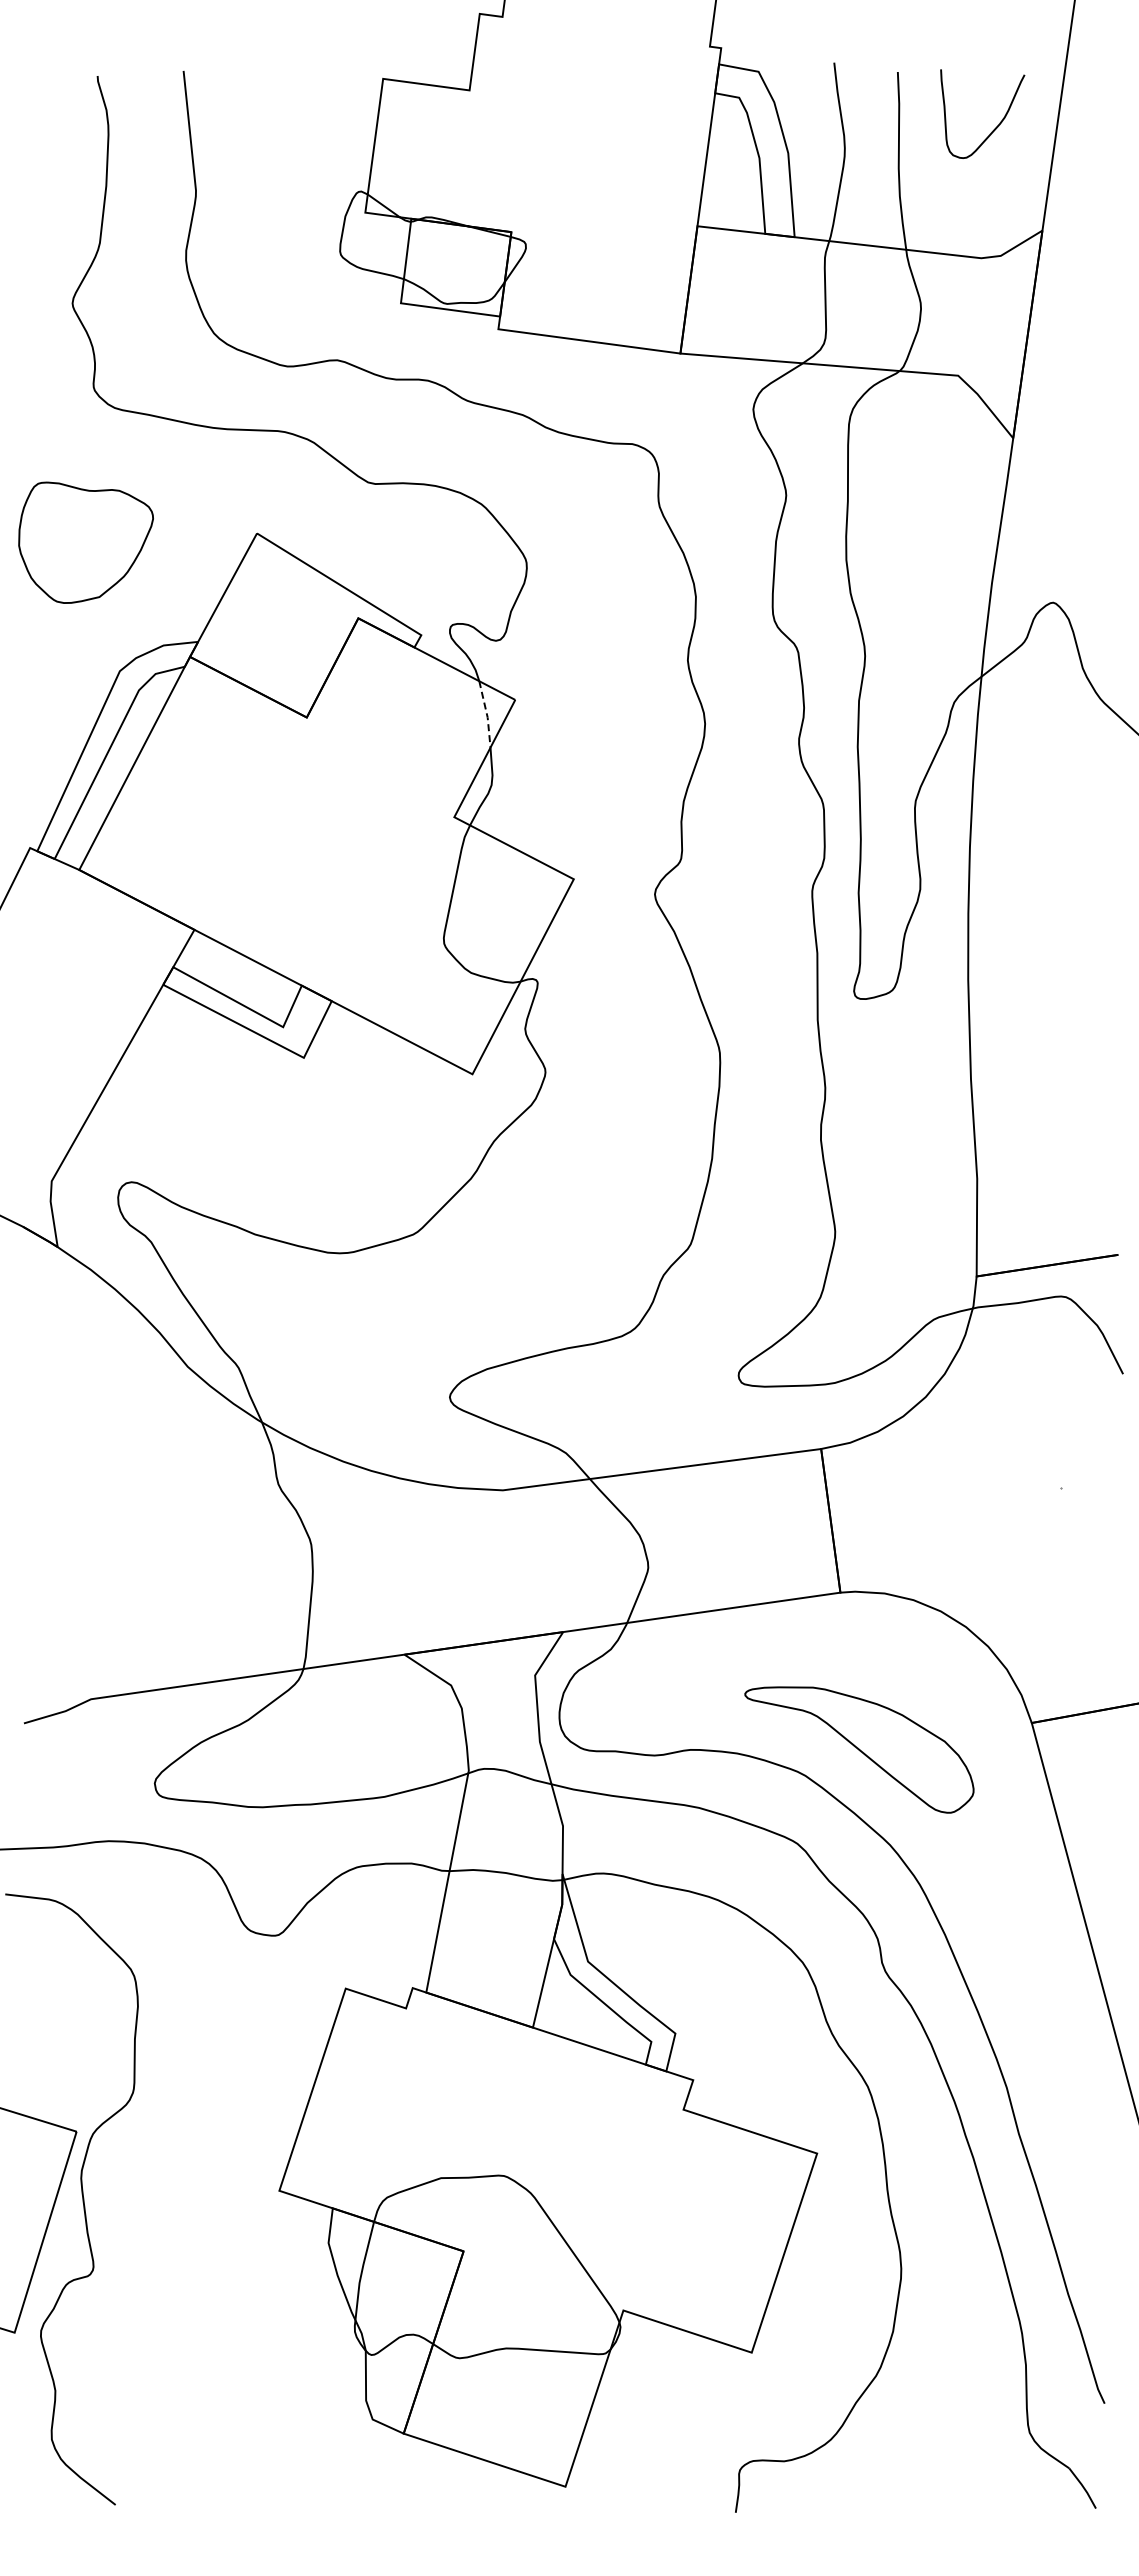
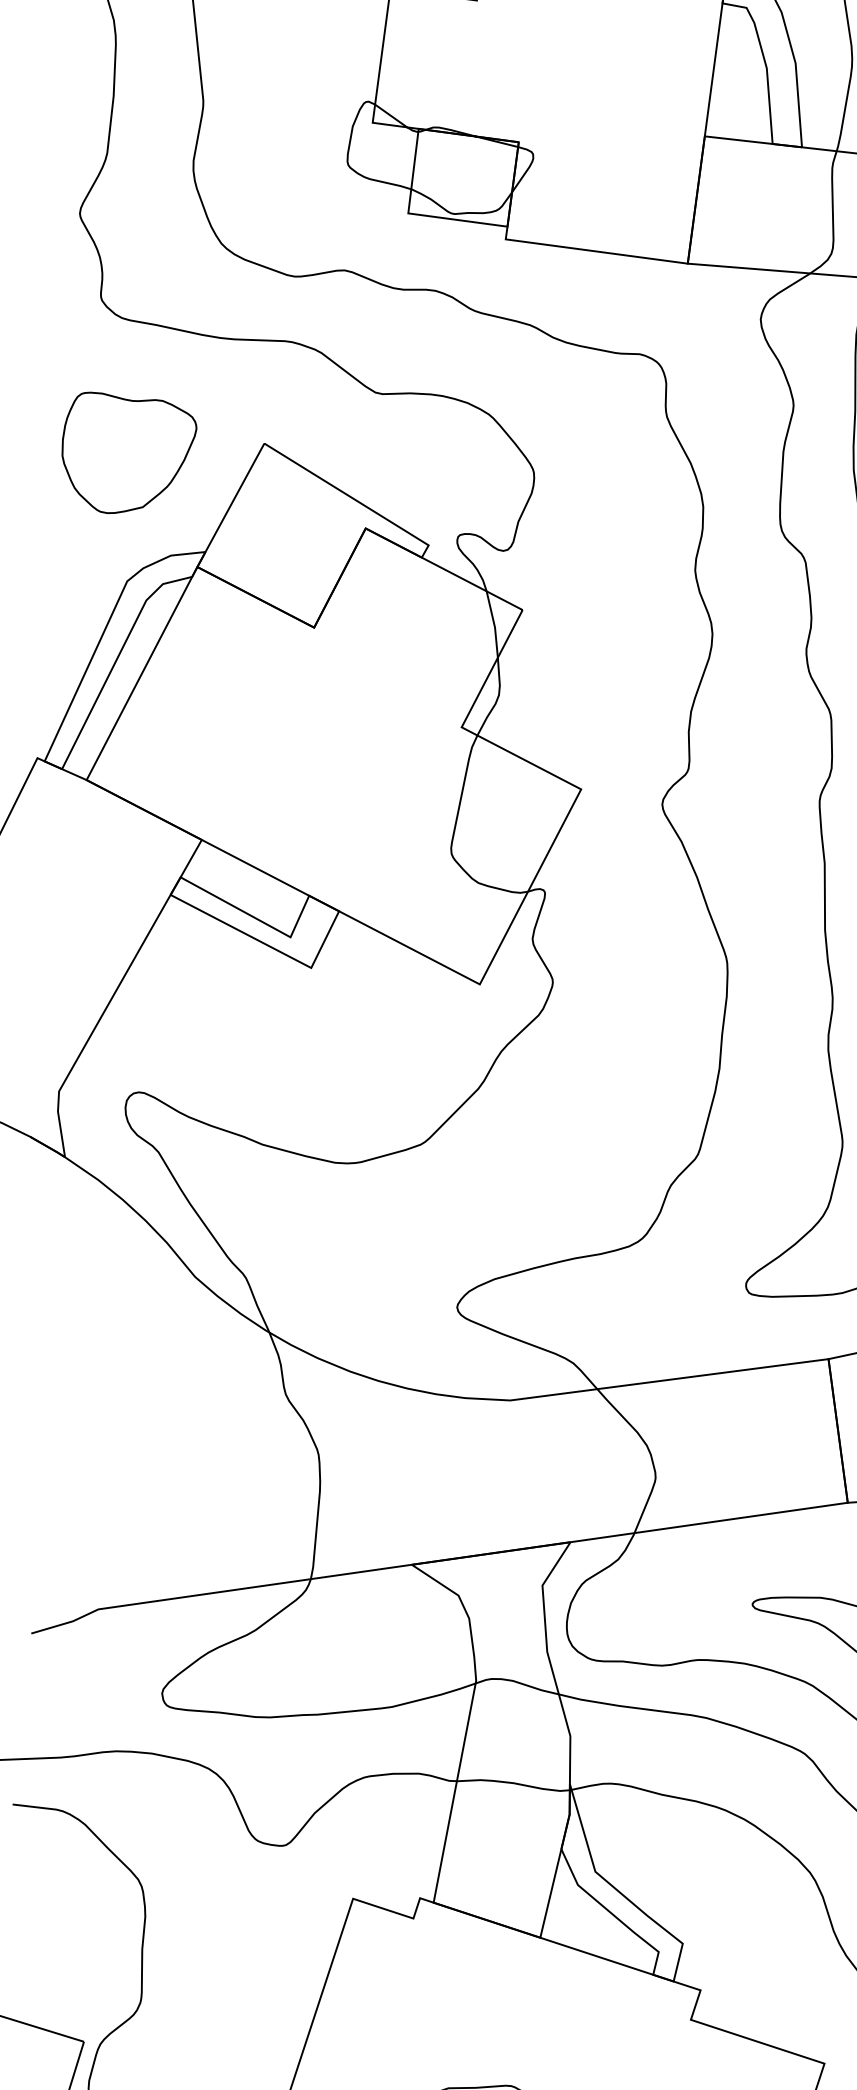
part: (85, 542) -> (128, 452), moved
line: (487, 714) -> (494, 624), dashed -> solid

